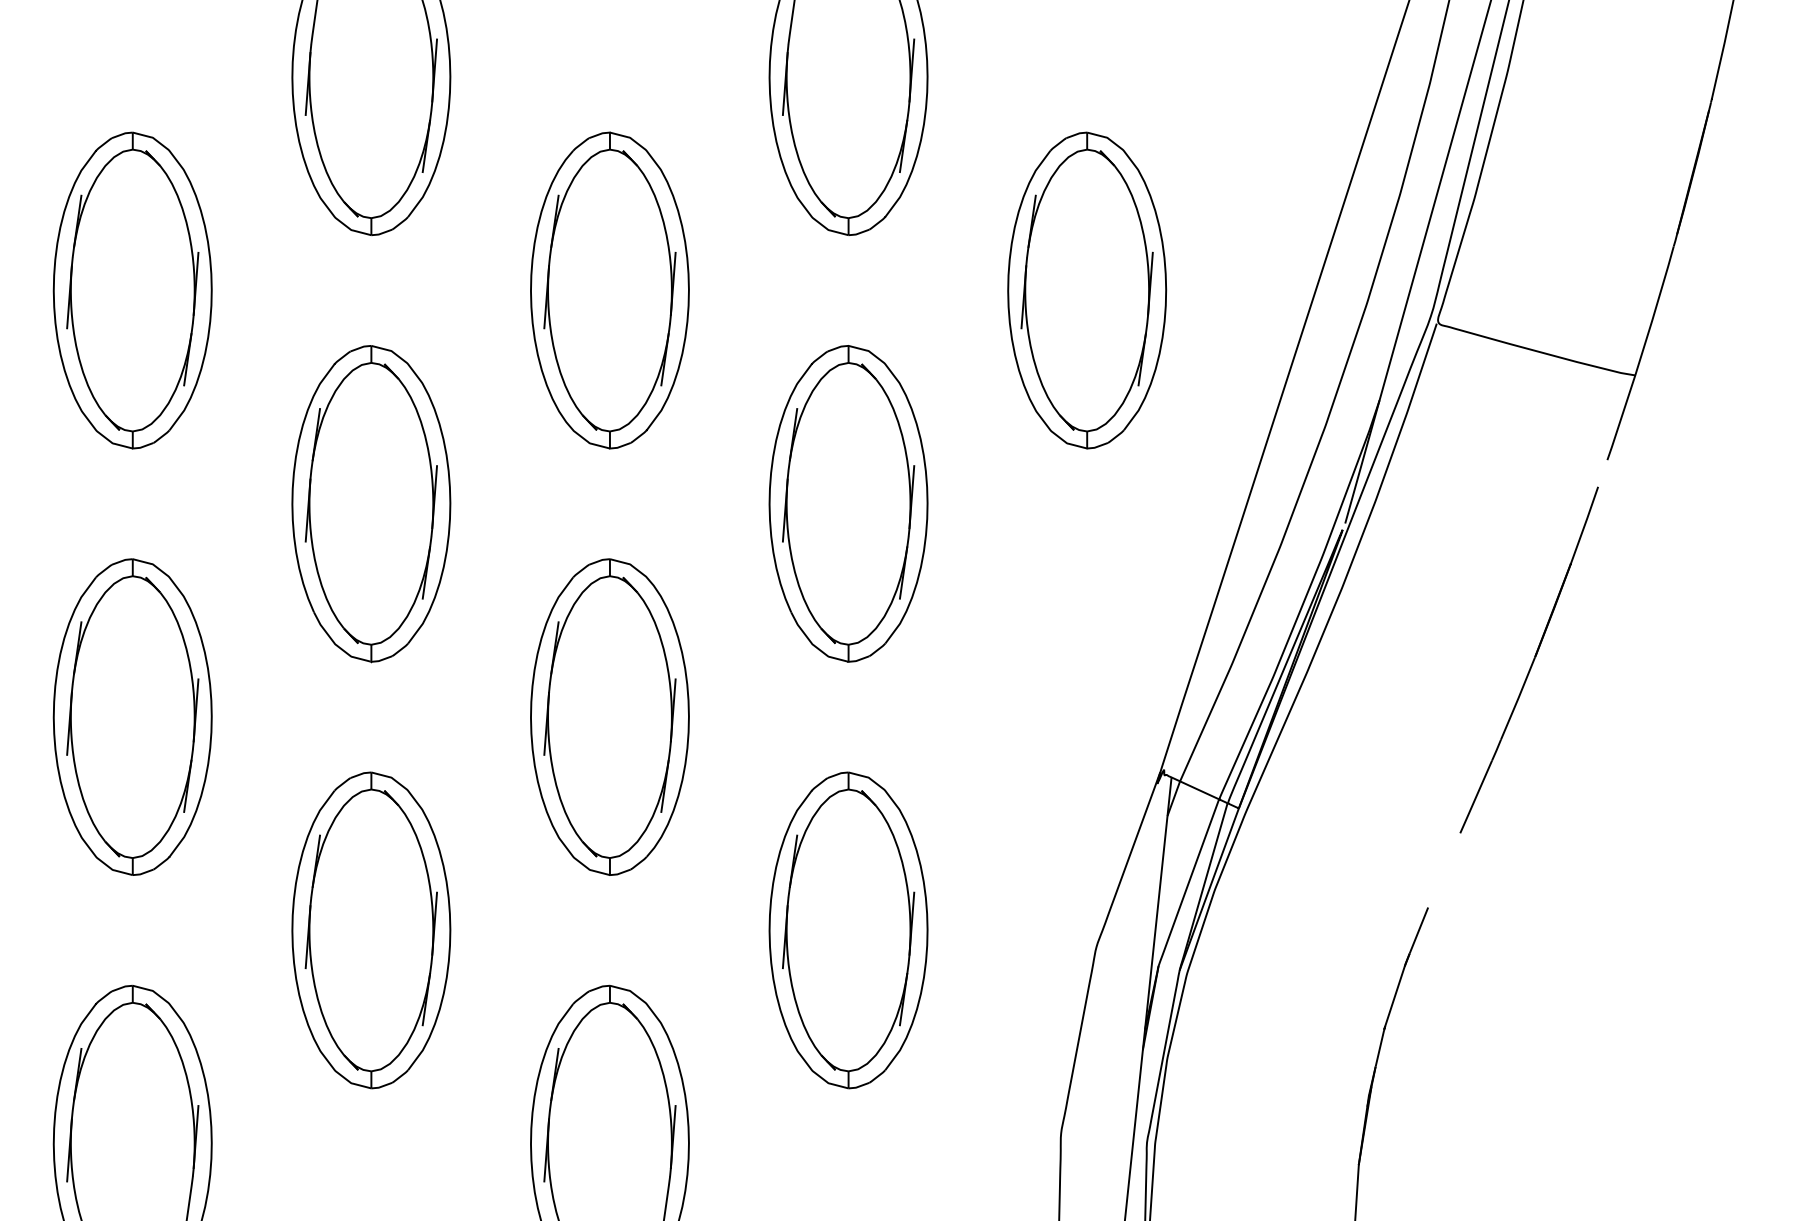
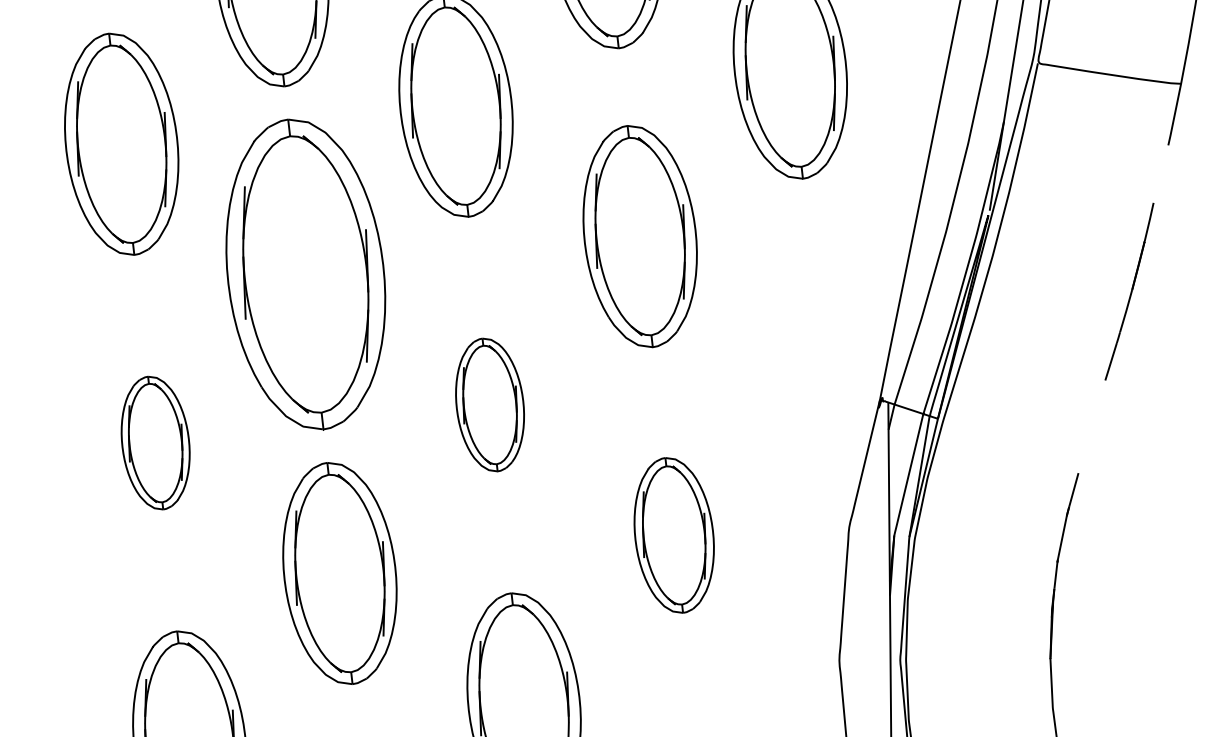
part: (371, 504) -> (306, 275), size x1.4
part: (1528, 659) -> (1128, 291), size x0.7
part: (132, 716) -> (155, 442), size x0.6
part: (609, 716) -> (489, 404), size x0.6
part: (848, 930) -> (674, 535), size x0.7

